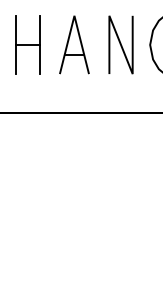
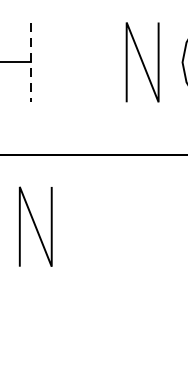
part: (74, 44) -> (78, 61), removed
line: (39, 45) -> (30, 63), solid -> dashed
line: (42, 164) -> (35, 226), added

